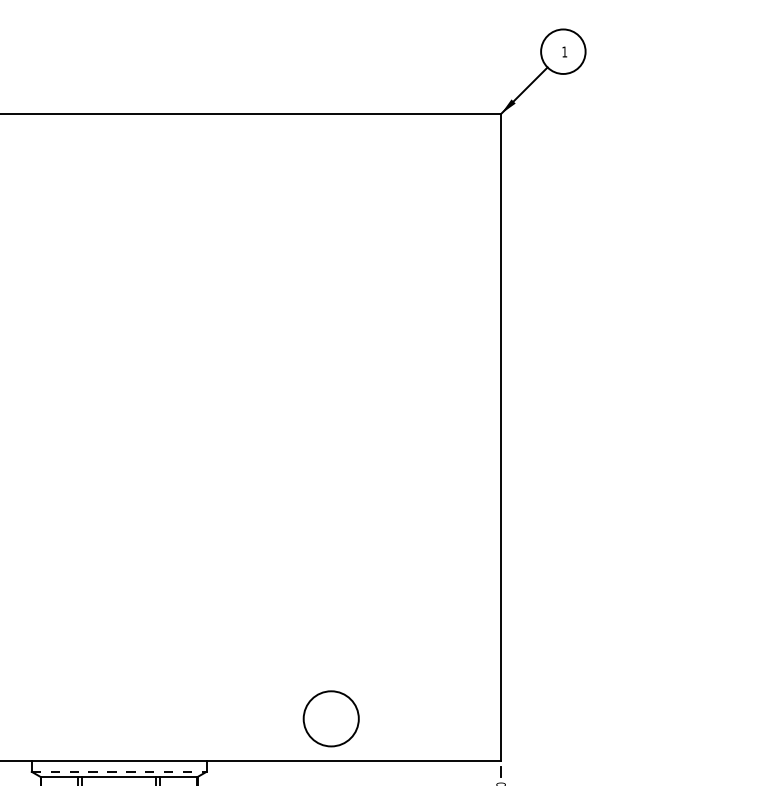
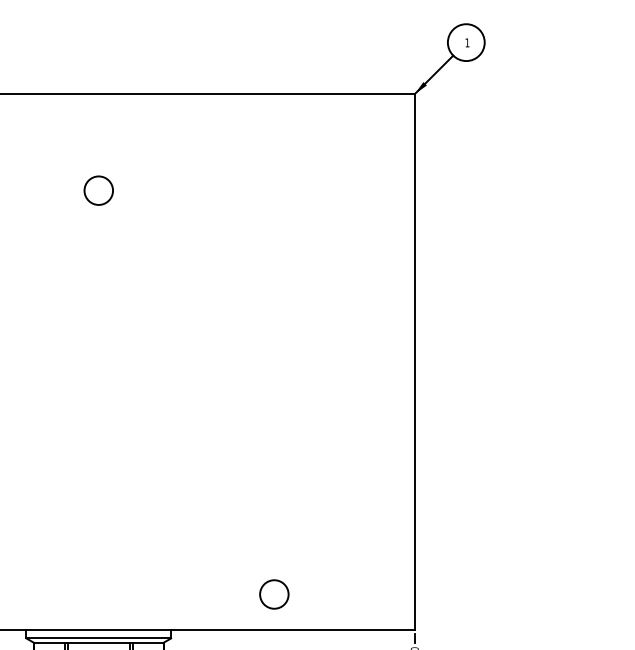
circle: (119, 230) -> (99, 190), added
circle: (331, 718) -> (274, 594), size x0.62
line: (119, 771) -> (99, 638), dashed -> solid

